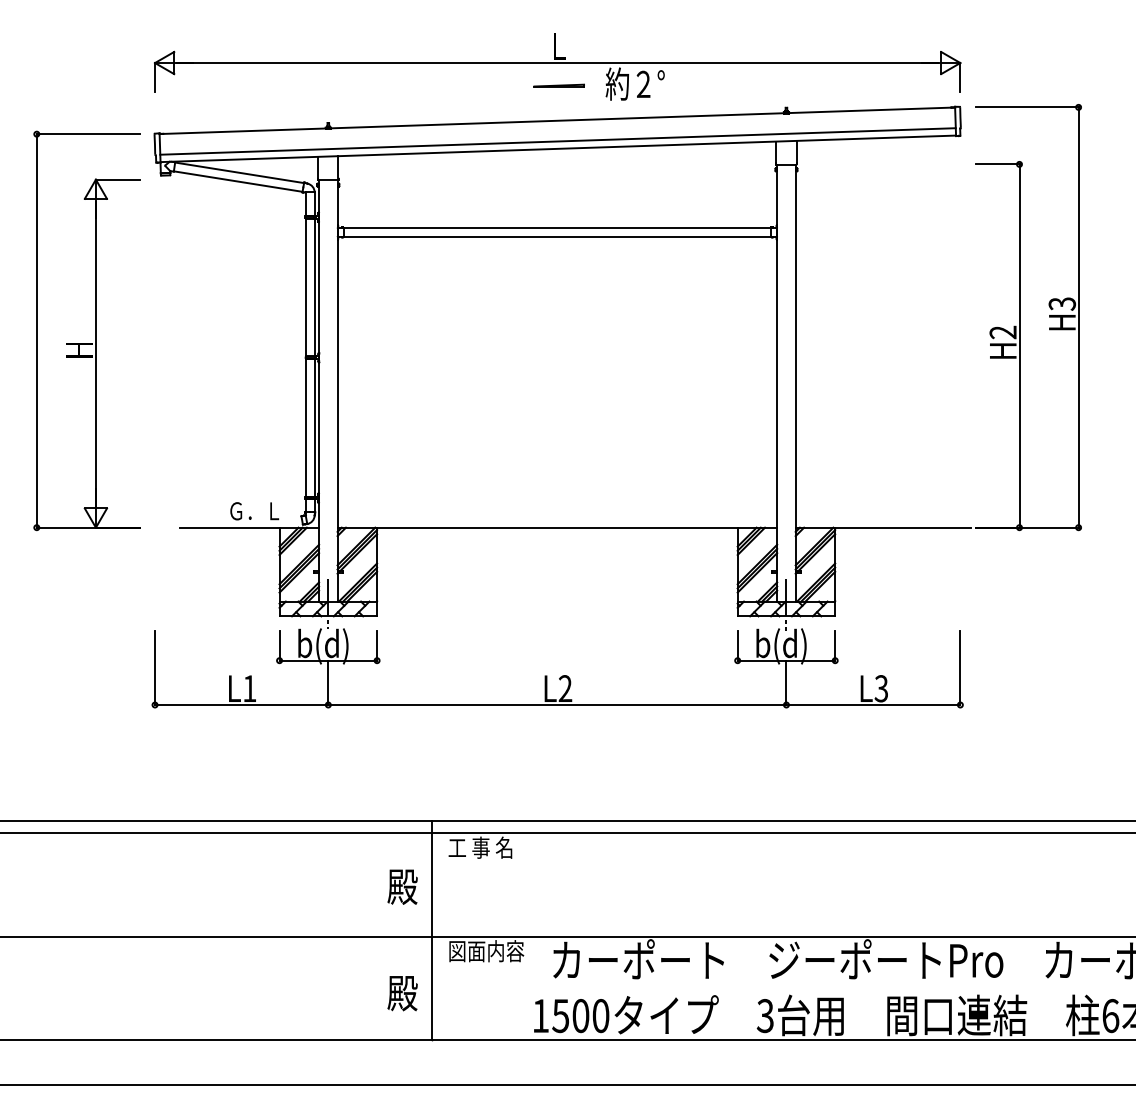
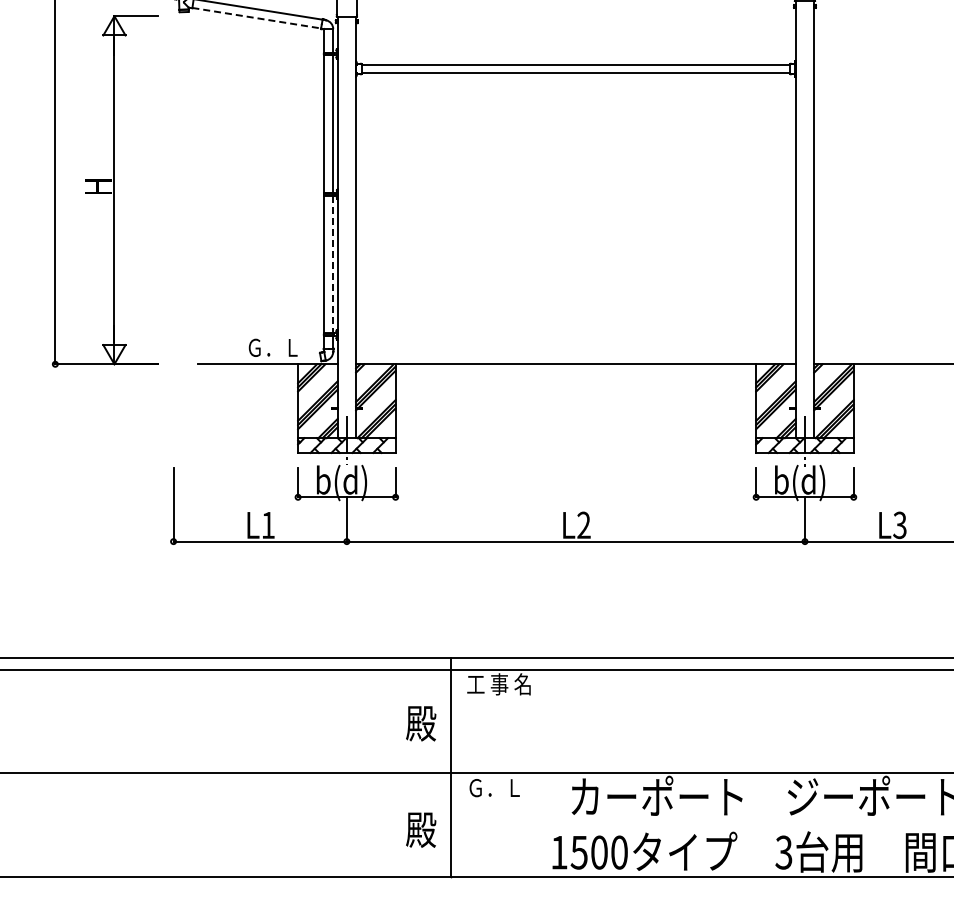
line: (238, 181) -> (257, 18), solid -> dashed
line: (314, 427) -> (333, 264), solid -> dashed
text: (486, 951) -> (505, 788), 図面内容 -> Ｇ．Ｌ

